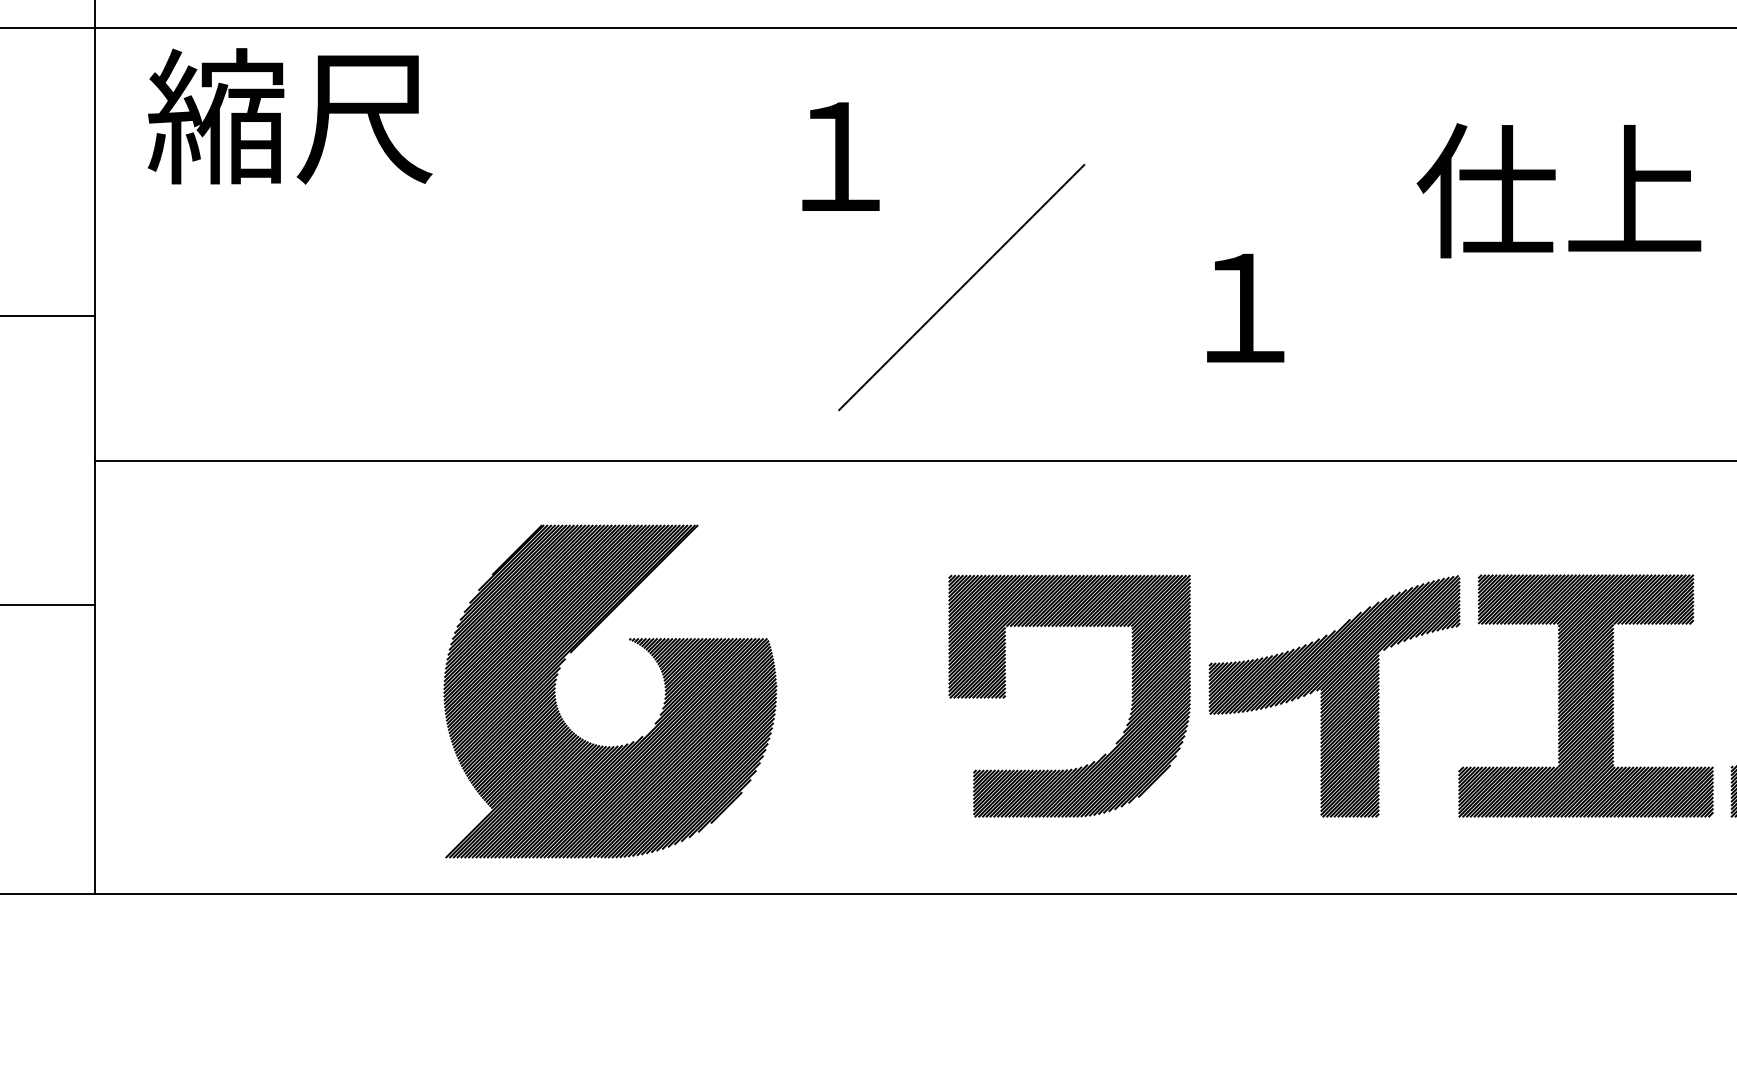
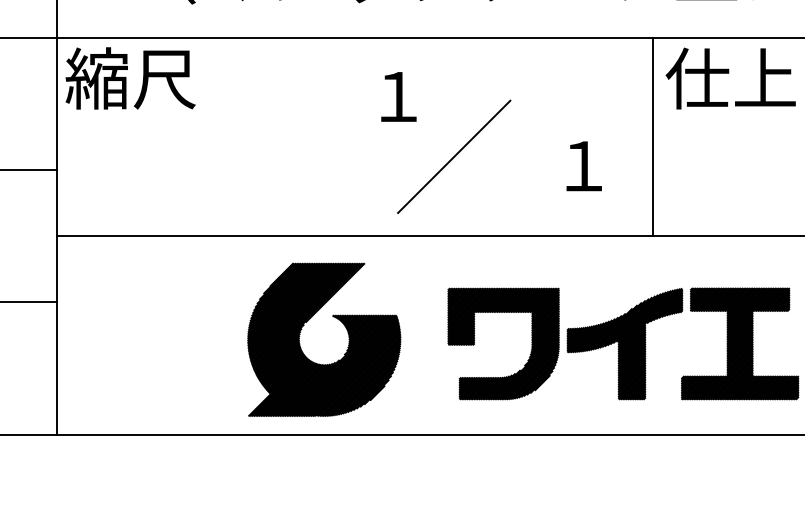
text: (289, 116) -> (130, 78), moved
text: (1558, 190) -> (730, 78), moved
line: (1394, 243) -> (652, 136), added
part: (634, 644) -> (335, 318), moved

